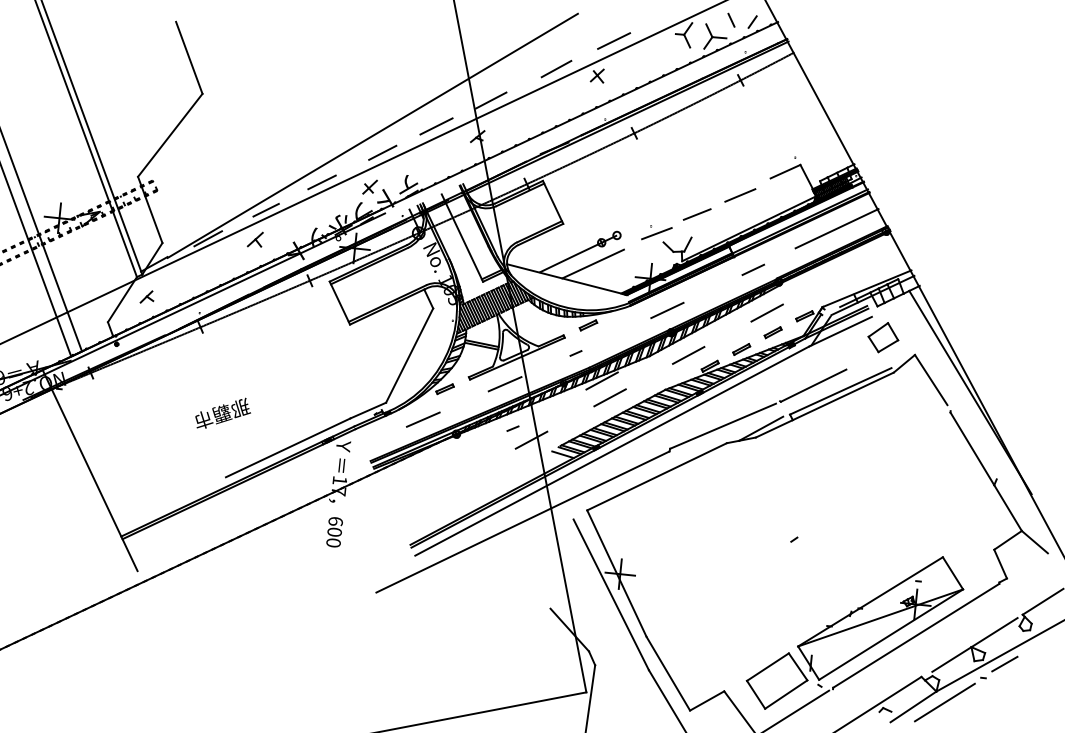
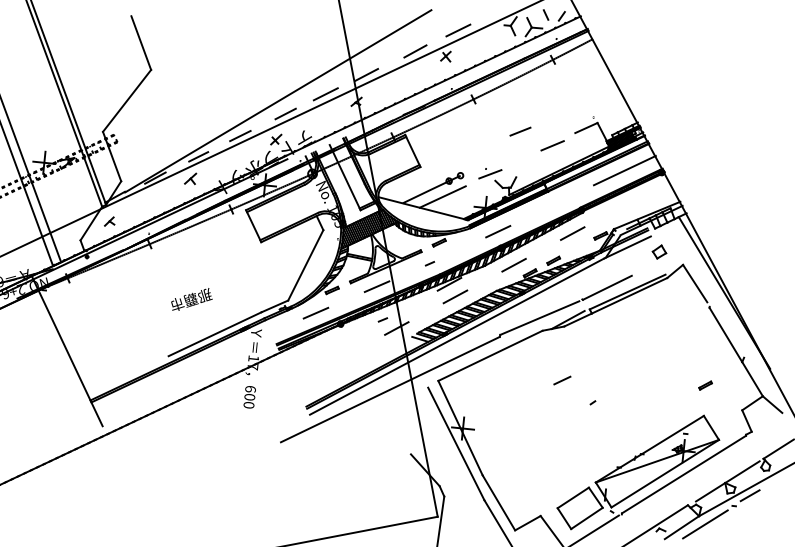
line: (696, 214) -> (519, 131), moved
line: (753, 269) -> (562, 380), moved
part: (772, 332) -> (705, 385), moved
part: (883, 337) -> (659, 251), size x0.6
text: (222, 412) -> (191, 298), moved

